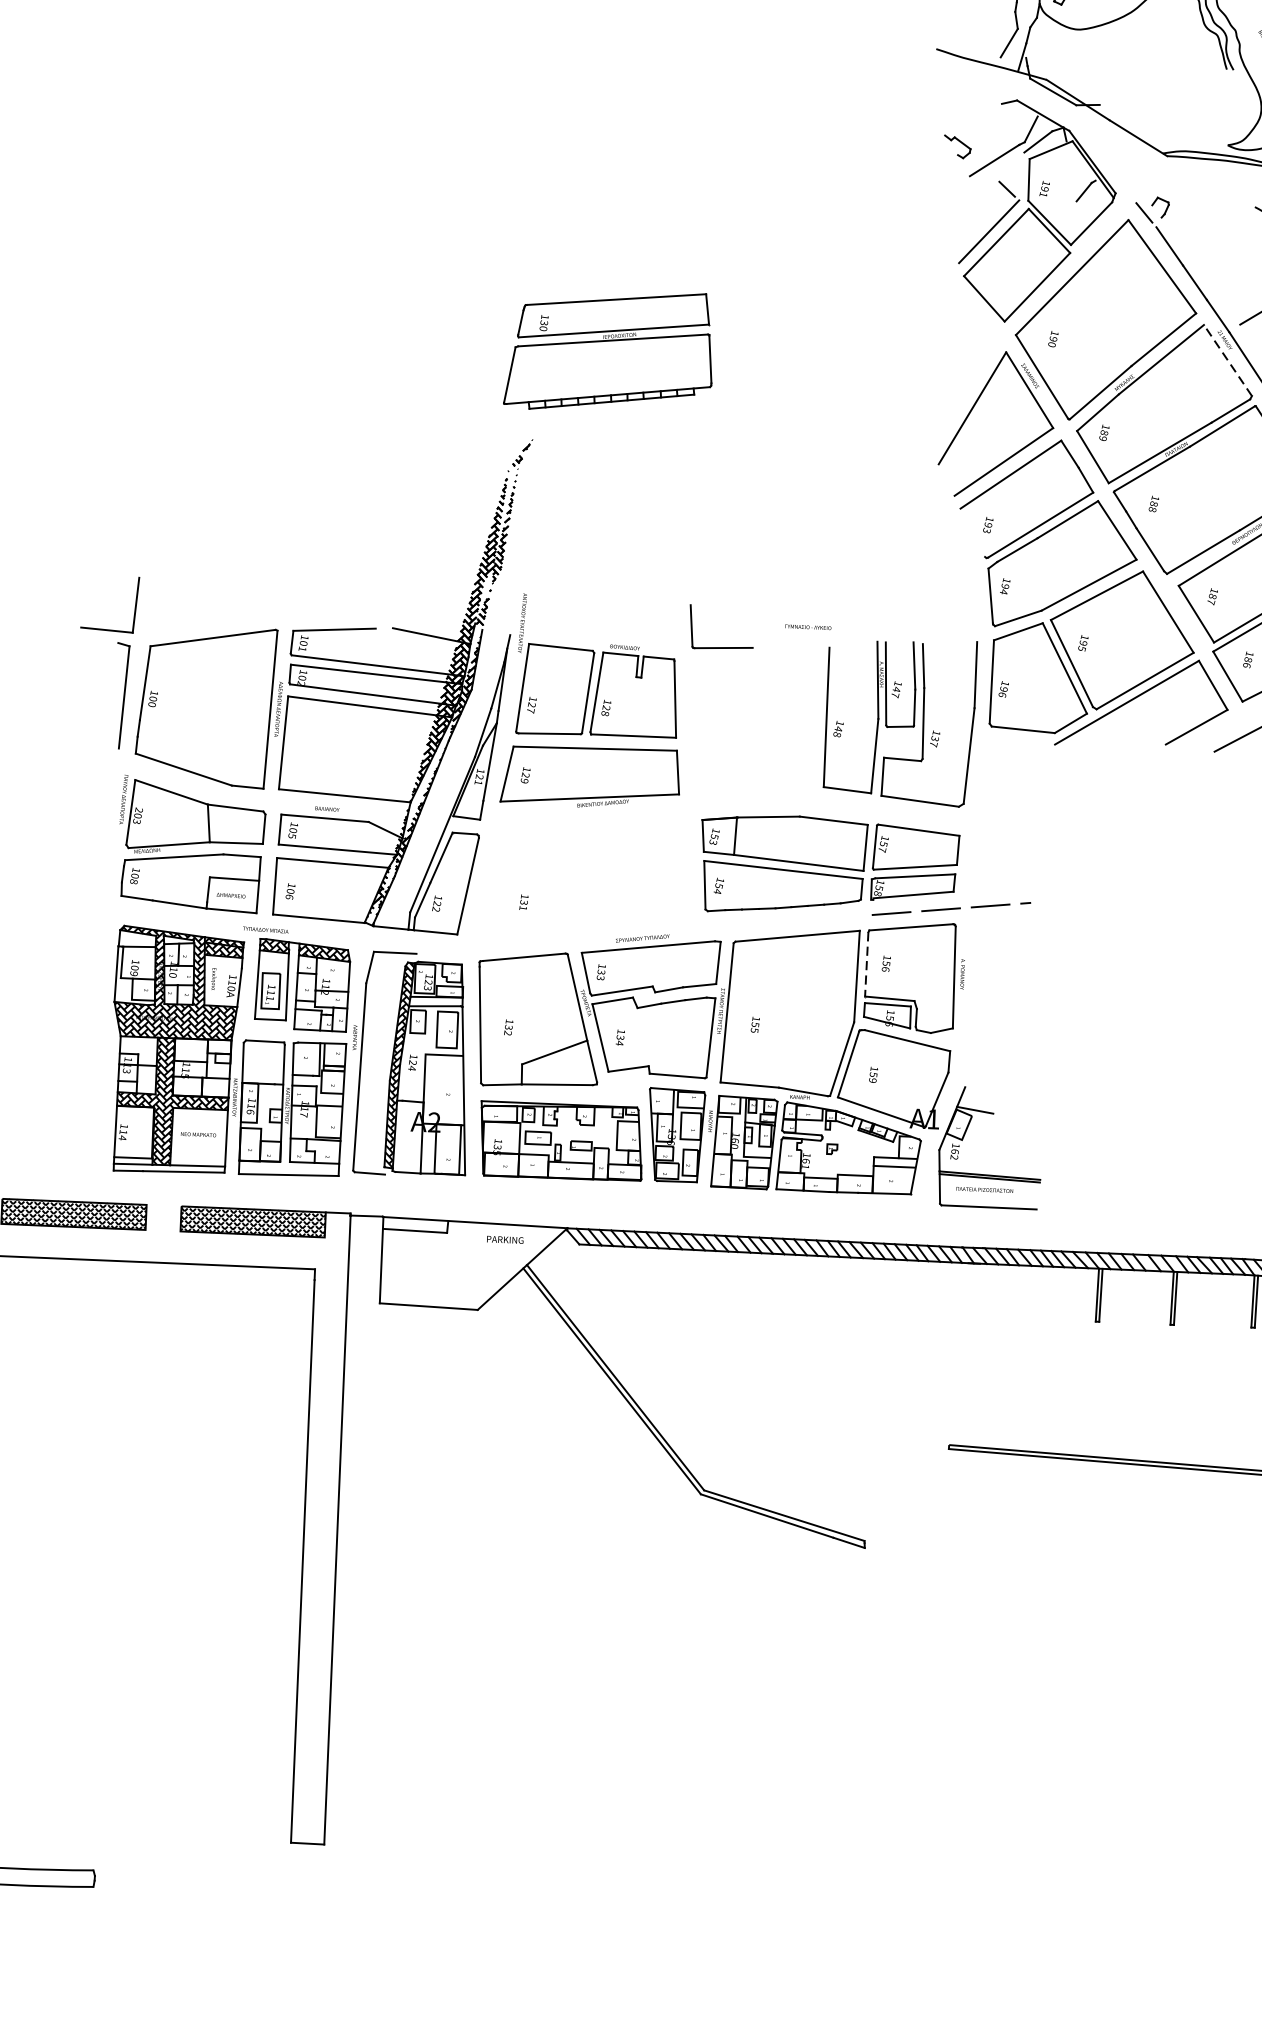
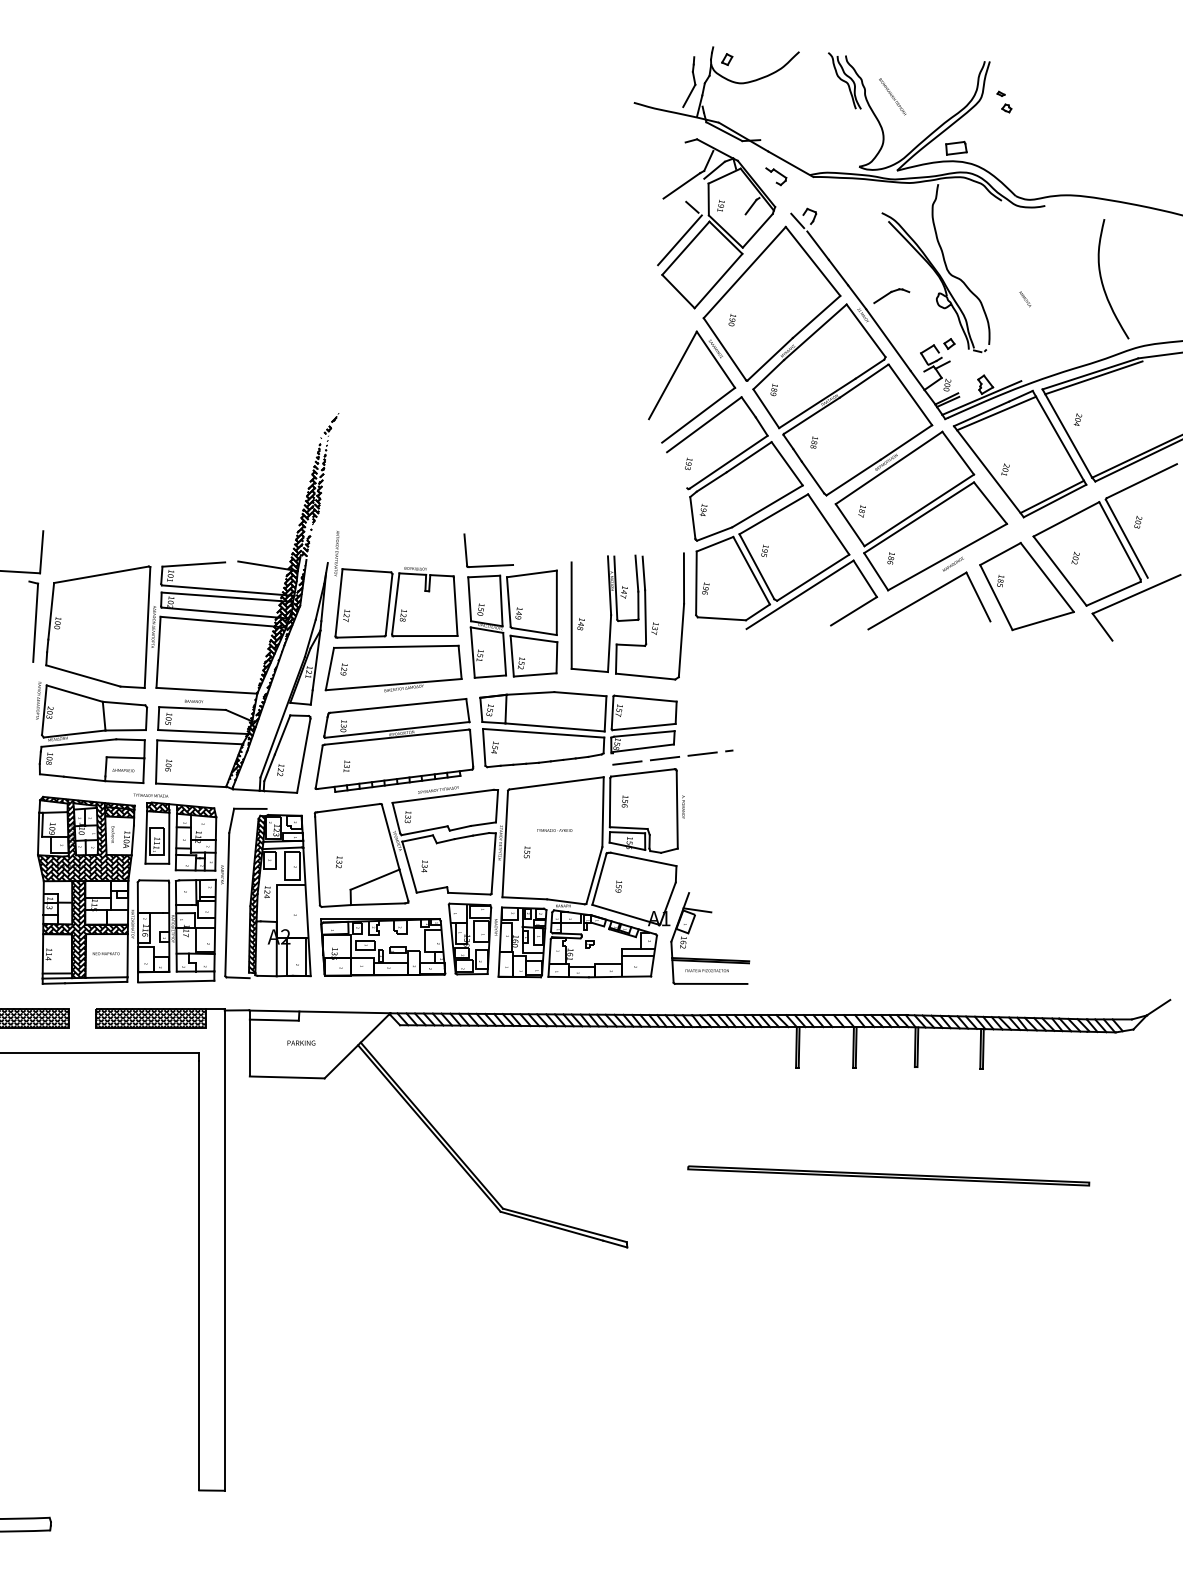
part: (957, 146) -> (776, 176), moved
part: (609, 351) -> (394, 745), moved
line: (1228, 360) -> (866, 330), dashed -> solid
text: (807, 627) -> (554, 830), moved
part: (748, 724) -> (512, 623), added
line: (867, 964) -> (610, 802), dashed -> solid
text: (505, 1239) -> (301, 1042), moved

